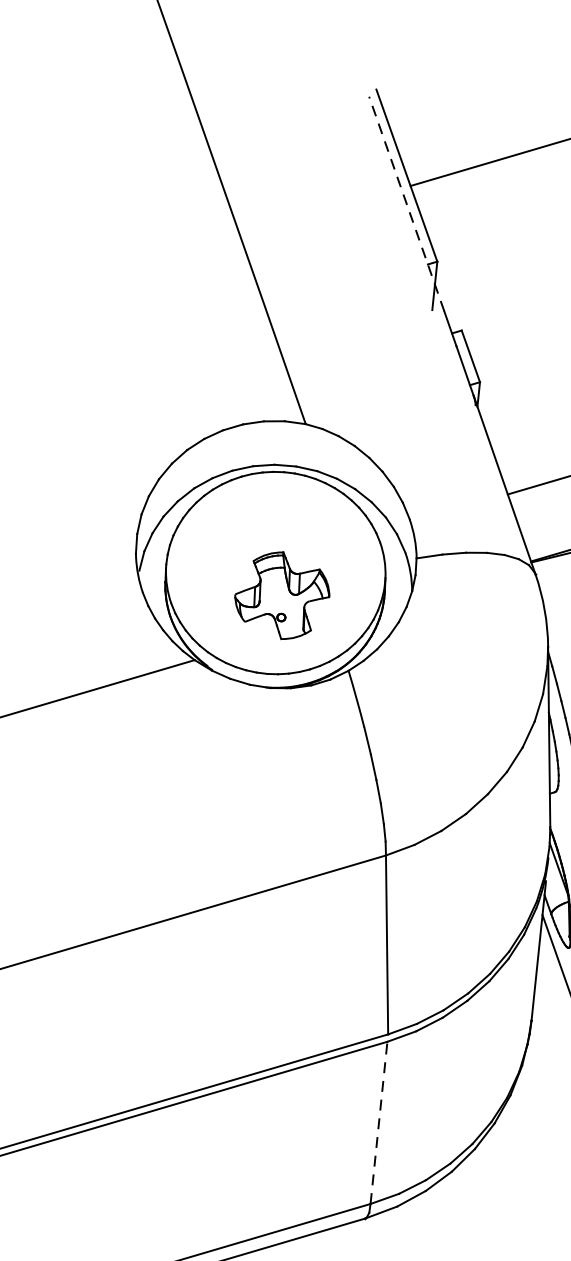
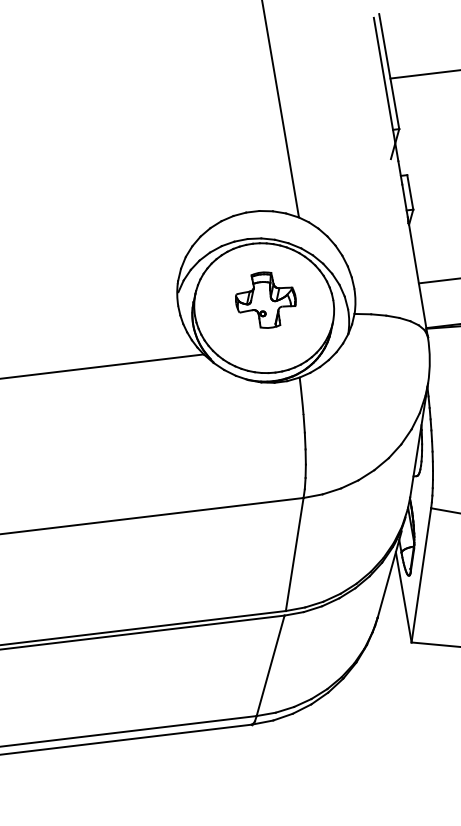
line: (407, 203) -> (386, 89), dashed -> solid
part: (281, 594) -> (265, 299), moved
line: (378, 1122) -> (270, 665), dashed -> solid

